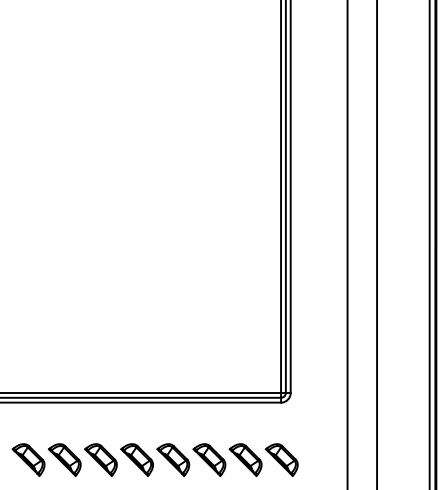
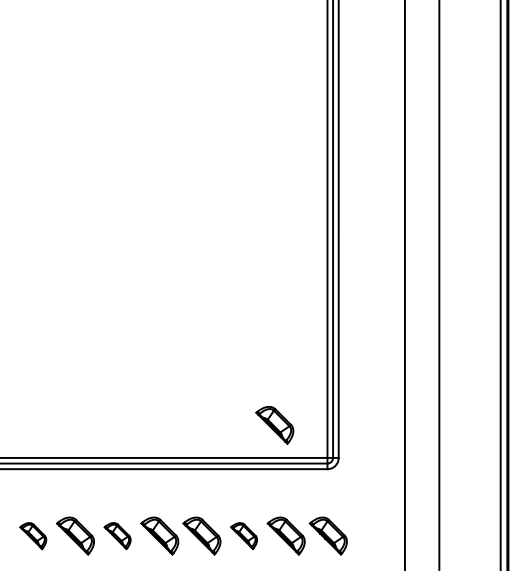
part: (235, 364) -> (274, 424), added
part: (28, 459) -> (33, 535), size x0.7
part: (100, 459) -> (117, 535), size x0.7
part: (209, 459) -> (244, 535), size x0.7

